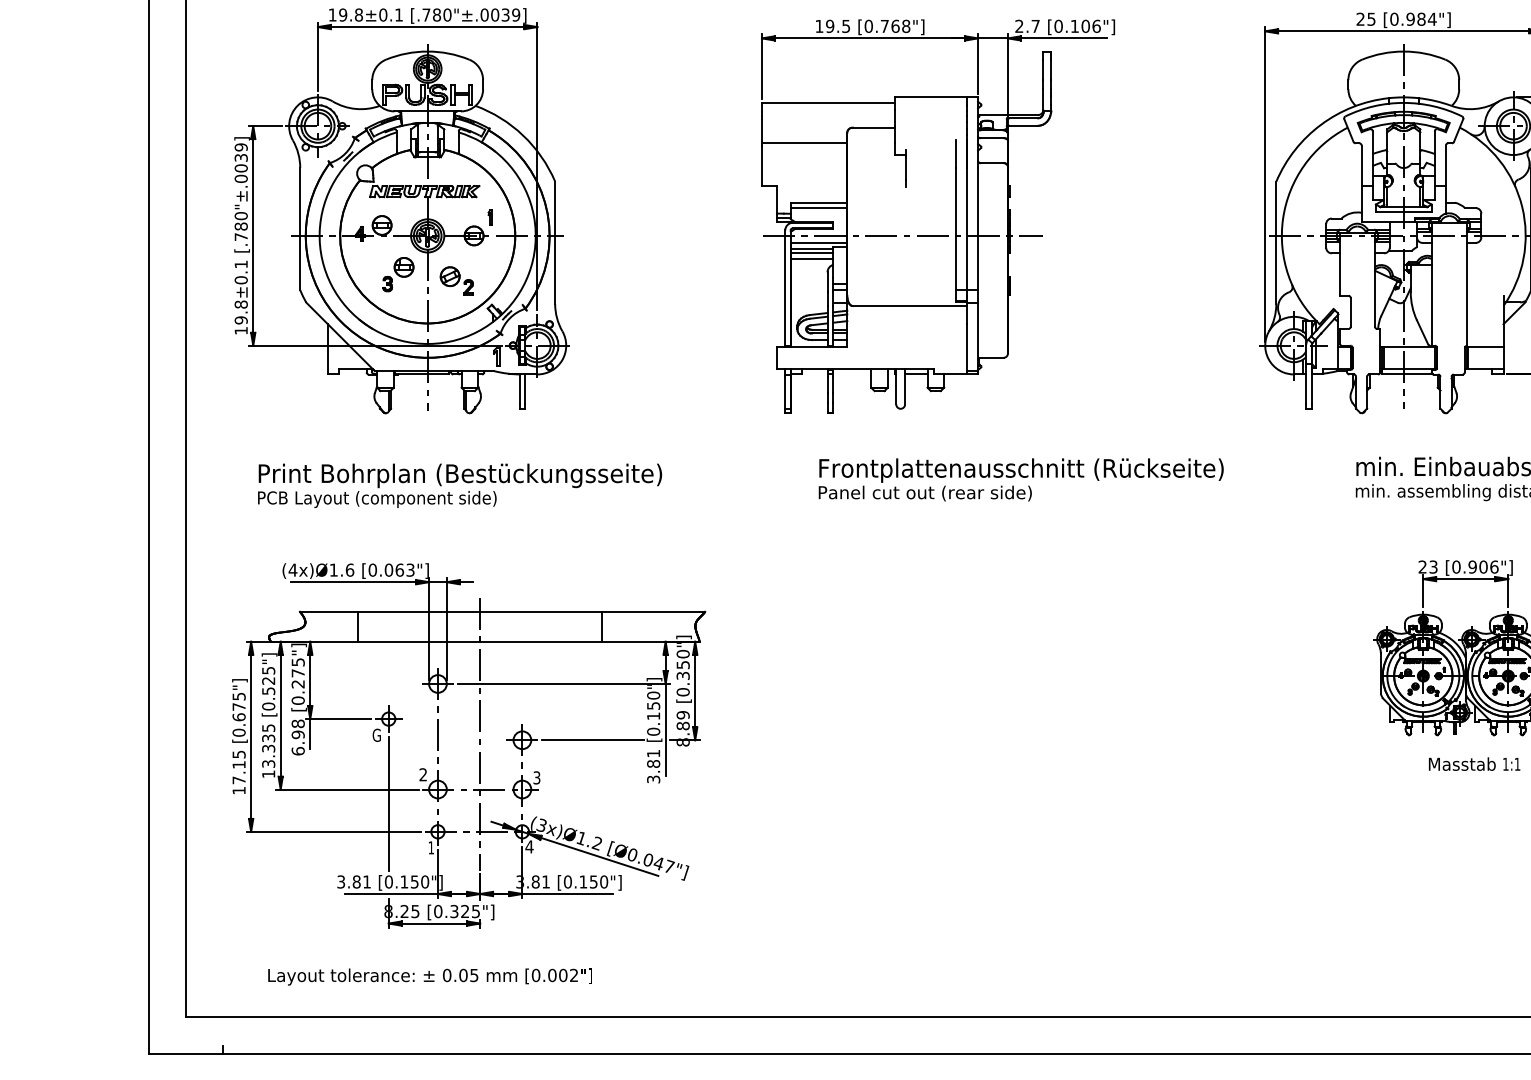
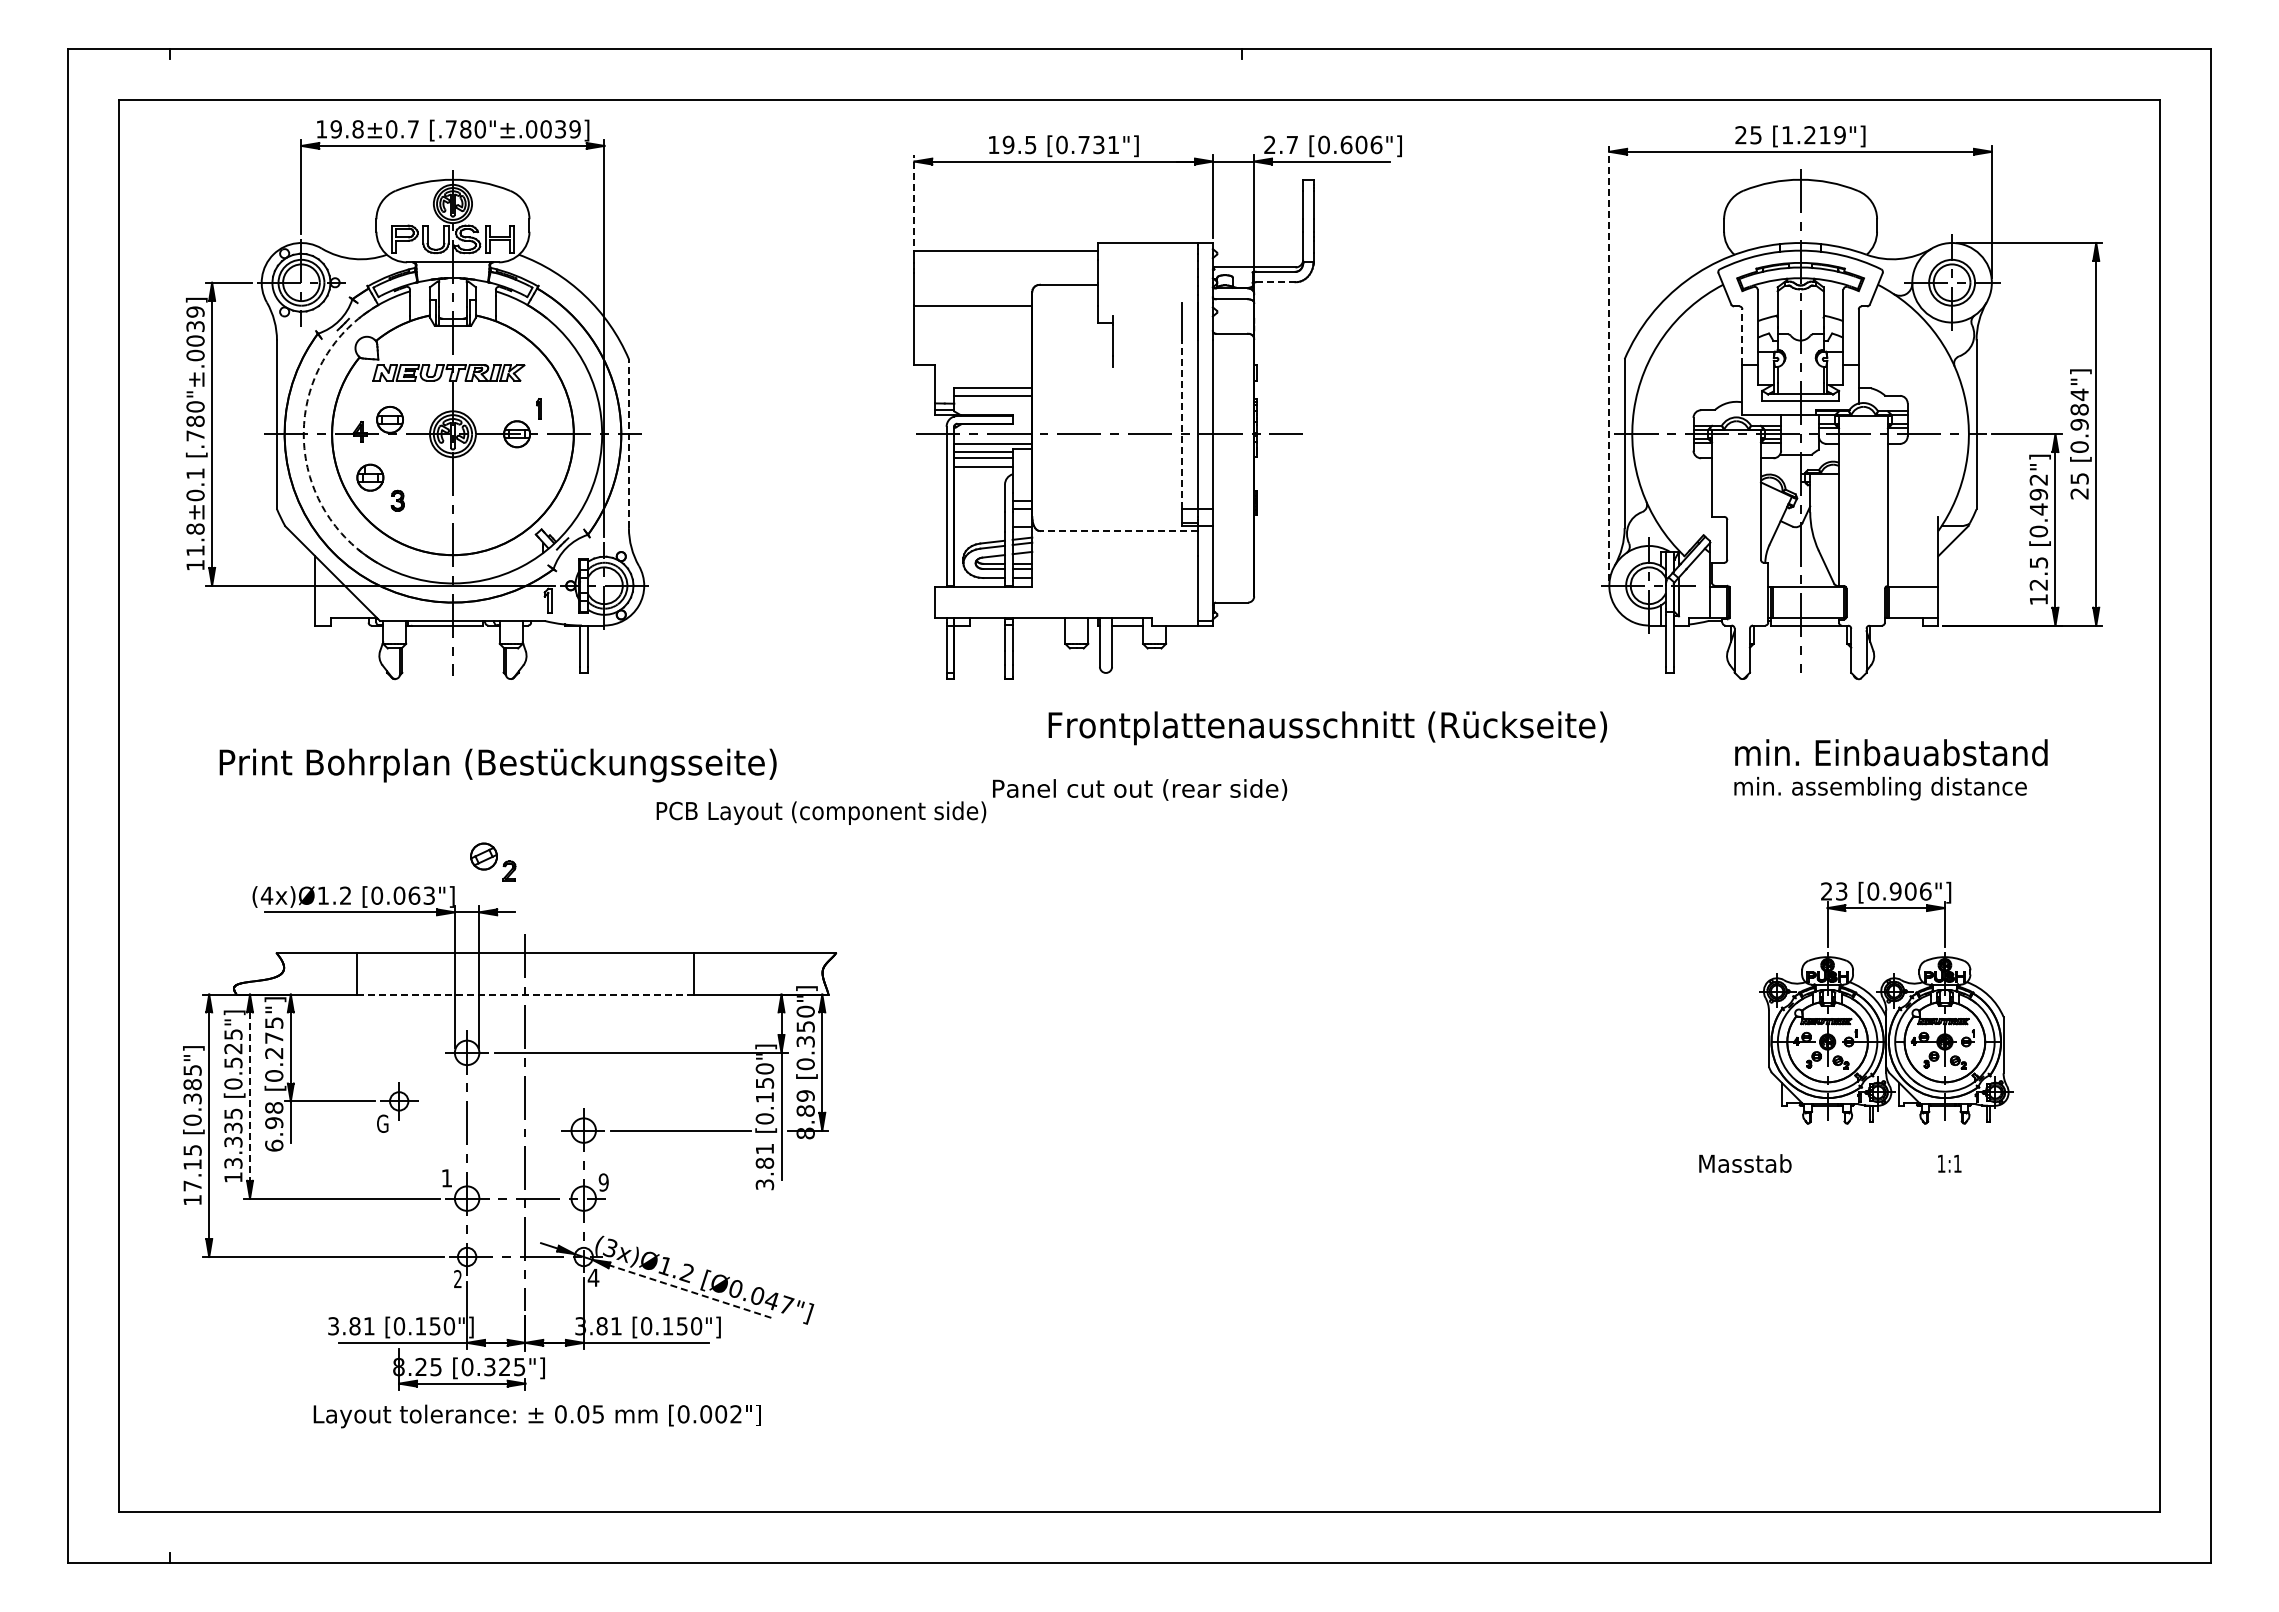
text: (399, 15) -> (413, 129), 19.8±0.1 -> 19.8±0.7
text: (1413, 19) -> (1813, 135), [0.984"] -> [1.219"]
text: (901, 26) -> (1106, 144), [0.768"] -> [0.731"]
text: (1074, 26) -> (1346, 144), [0.106"] -> [0.606"]
line: (761, 66) -> (914, 200), solid -> dashed
line: (1023, 125) -> (1275, 282), solid -> dashed
line: (1361, 165) -> (1742, 337), solid -> dashed
line: (1265, 183) -> (1609, 362), solid -> dashed
line: (956, 228) -> (1182, 424), solid -> dashed
arc: (319, 232) -> (303, 429), solid -> dashed
line: (554, 242) -> (628, 443), solid -> dashed
part: (404, 267) -> (370, 477), moved
part: (457, 280) -> (493, 861), moved
line: (909, 306) -> (1118, 531), solid -> dashed
text: (241, 320) -> (195, 550), 19.8±0.1 -> 11.8±0.1
text: (1021, 470) -> (1327, 728), moved
text: (377, 499) -> (821, 812), moved
text: (349, 569) -> (345, 895), (4x)Ø1.6 -> (4x)Ø1.2
line: (480, 641) -> (525, 994), solid -> dashed
text: (239, 711) -> (192, 1091), [0.675"] -> [0.385"]
line: (281, 716) -> (250, 1097), solid -> dashed
text: (1462, 764) -> (1745, 1163), moved
text: (423, 774) -> (446, 1178), 2 -> 1
text: (536, 777) -> (603, 1182), 3 -> 9
line: (388, 803) -> (399, 1218), removed
text: (430, 847) -> (457, 1278), 1 -> 2
line: (599, 856) -> (689, 1291), solid -> dashed
text: (429, 977) -> (536, 1416), moved

